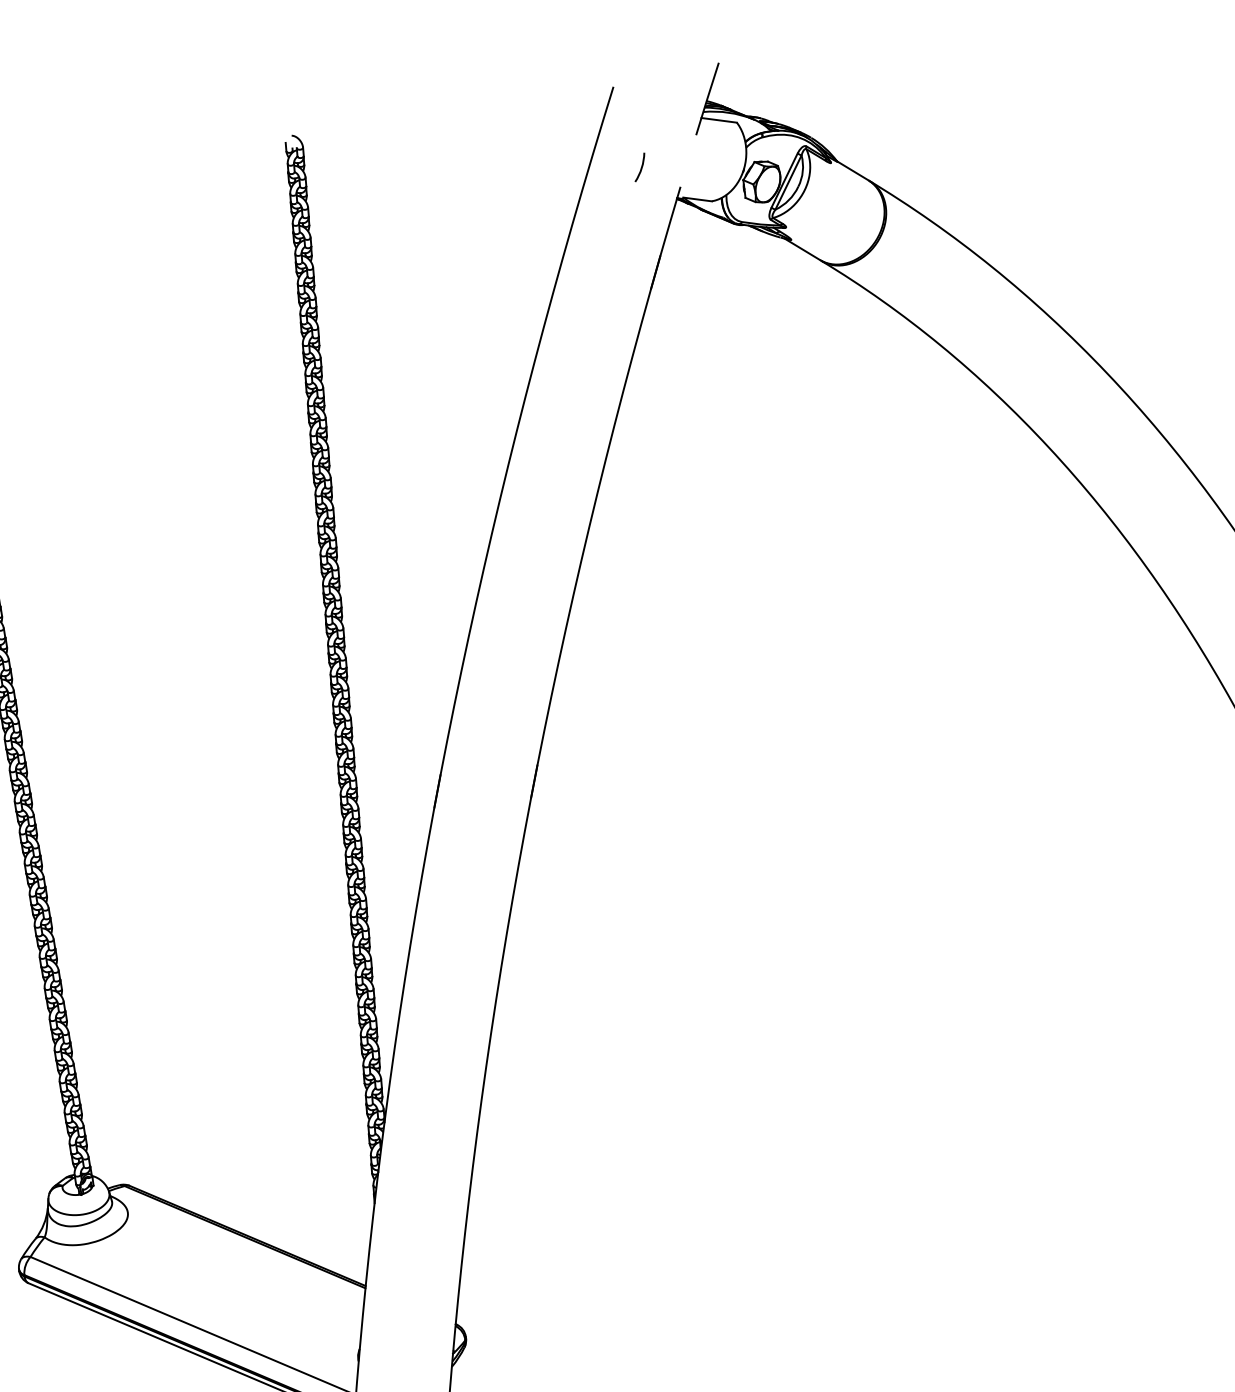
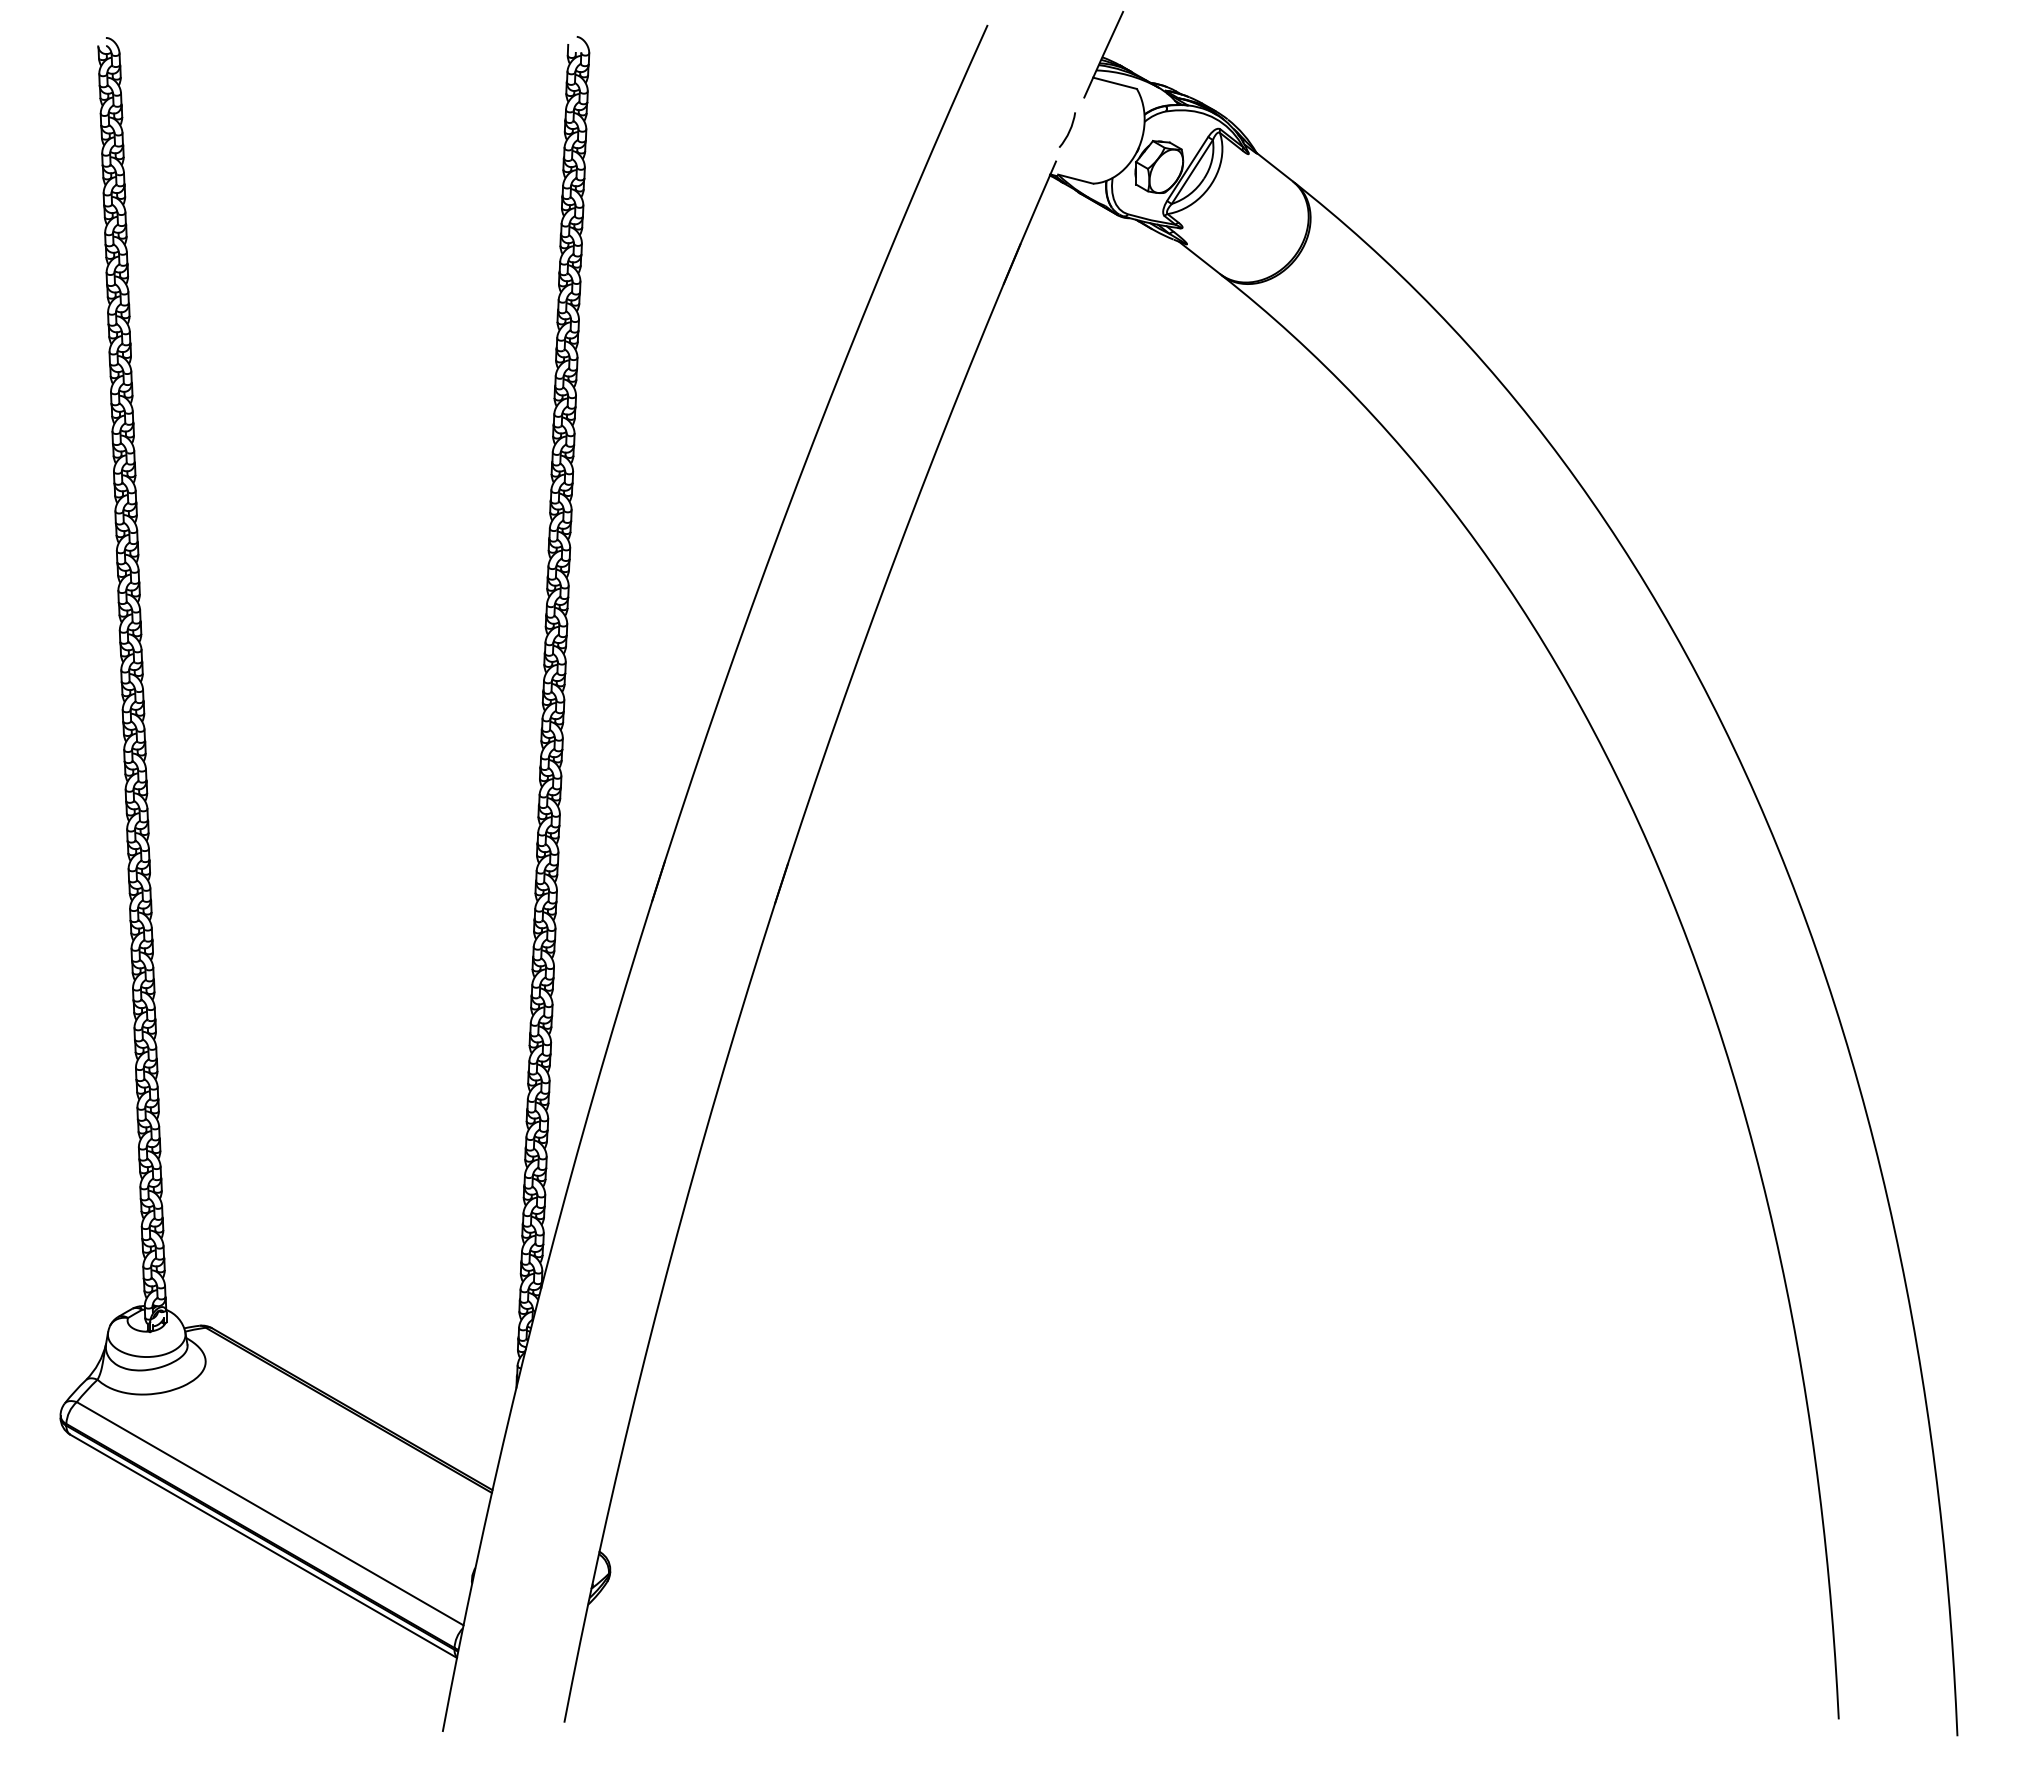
arc: (640, 167) -> (1068, 130), moved

